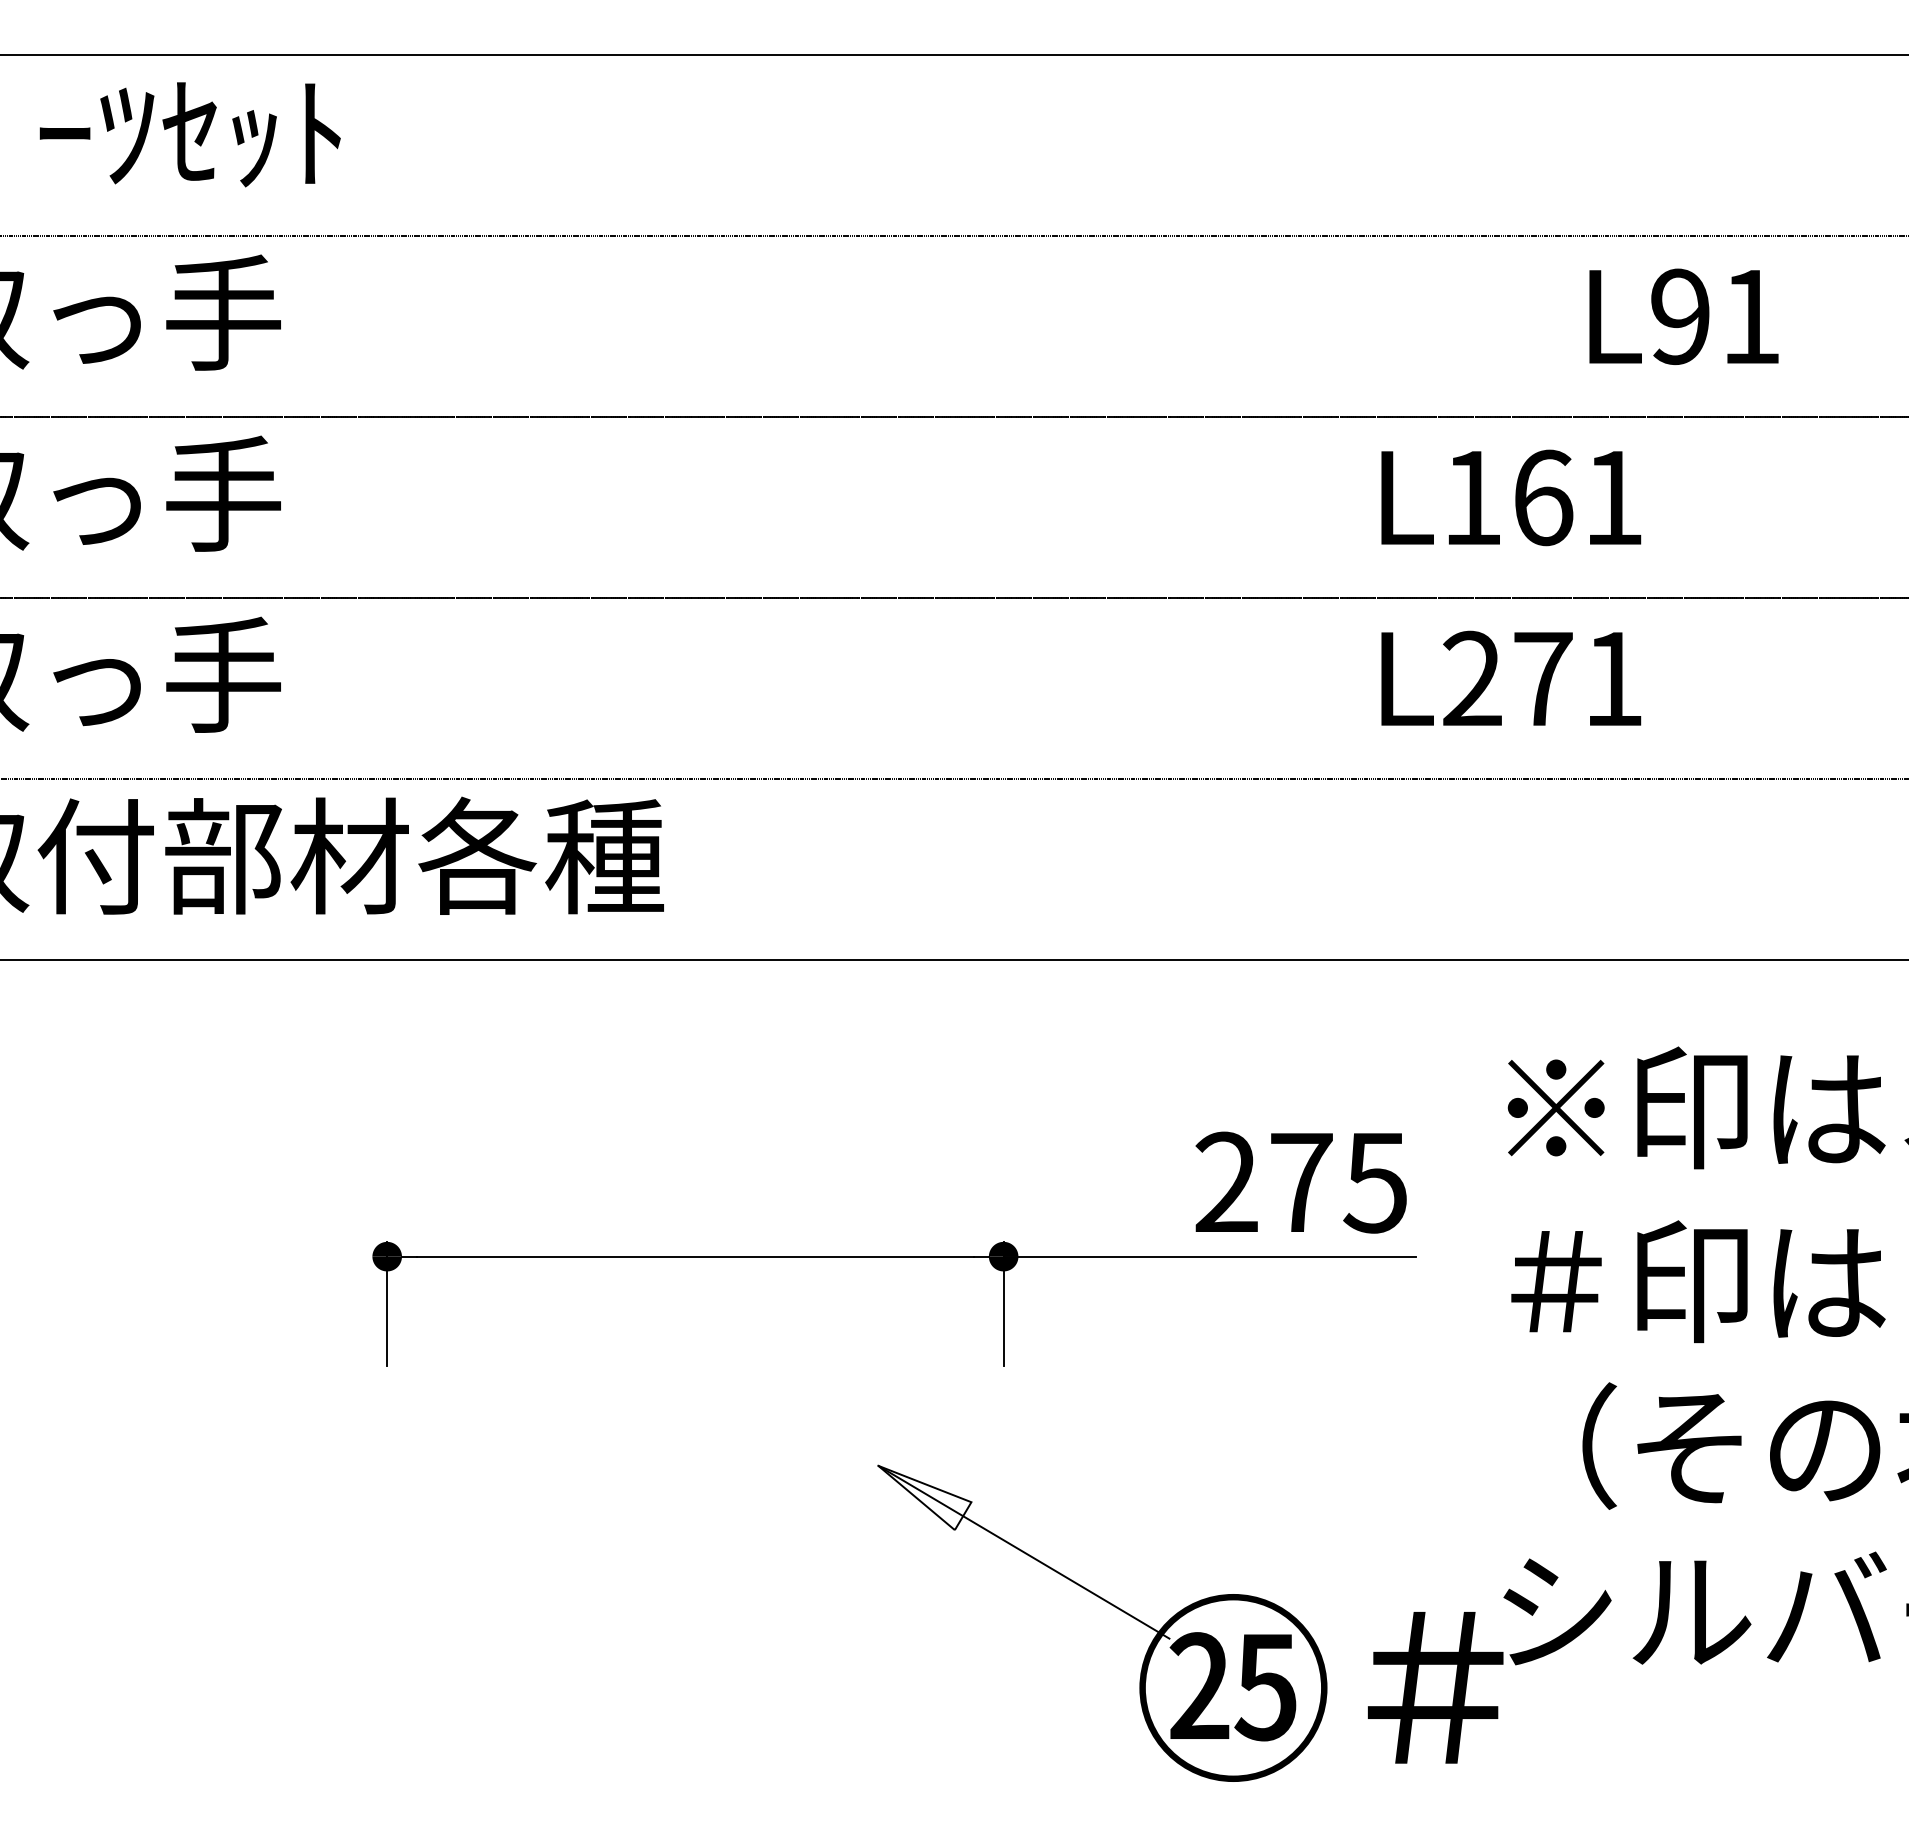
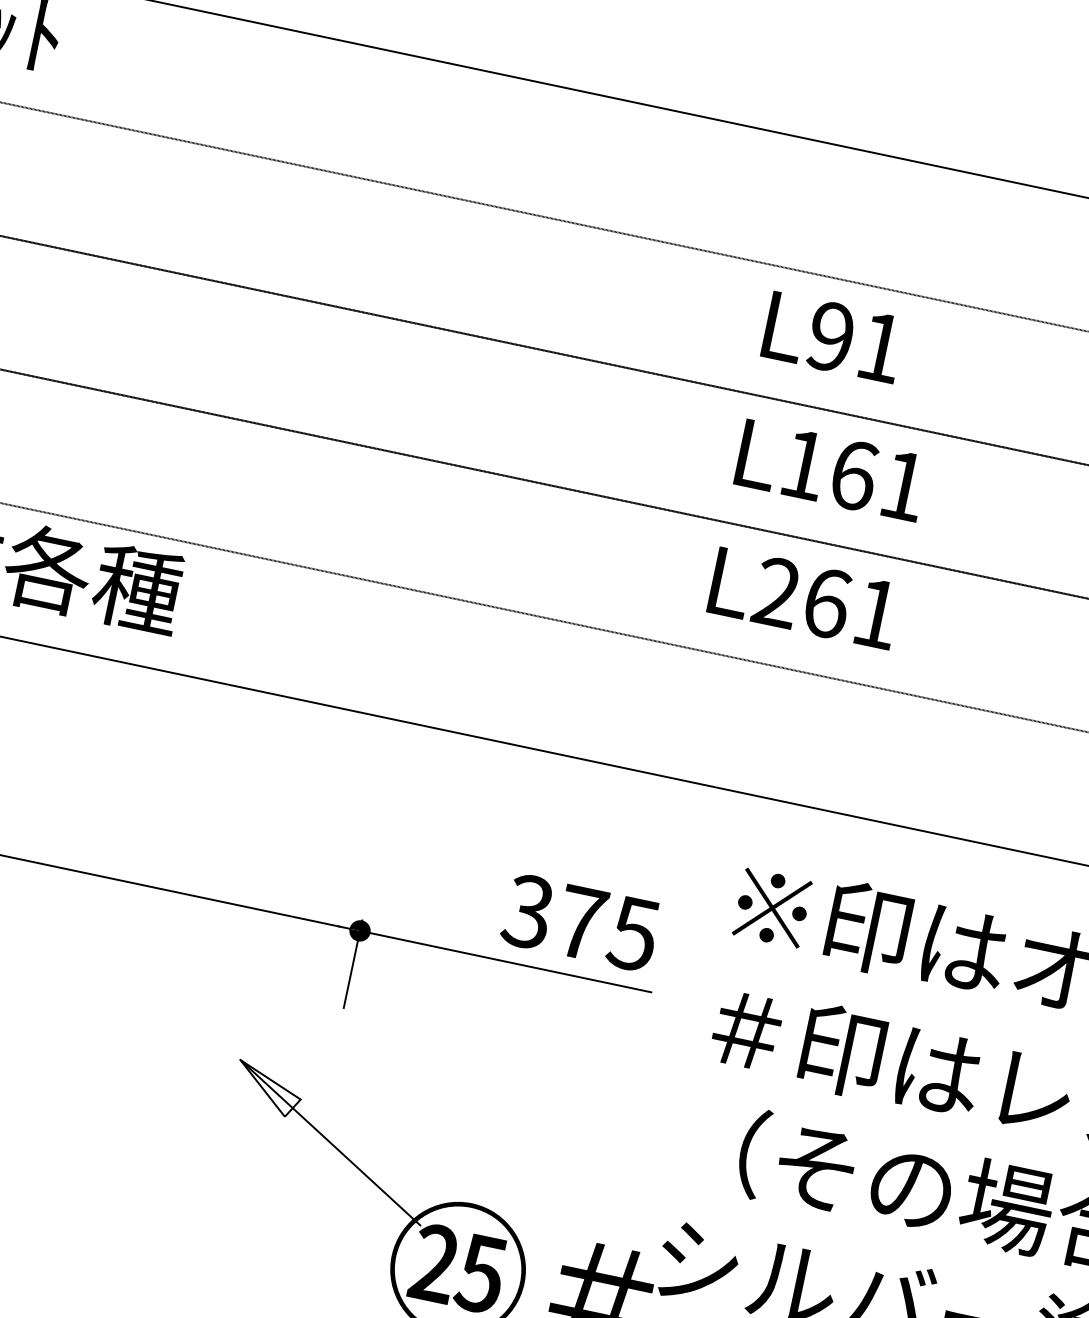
text: (1683, 316) -> (833, 337), moved
text: (1543, 678) -> (827, 602), L271 -> L261
text: (1225, 1182) -> (527, 911), 275 -> 375

